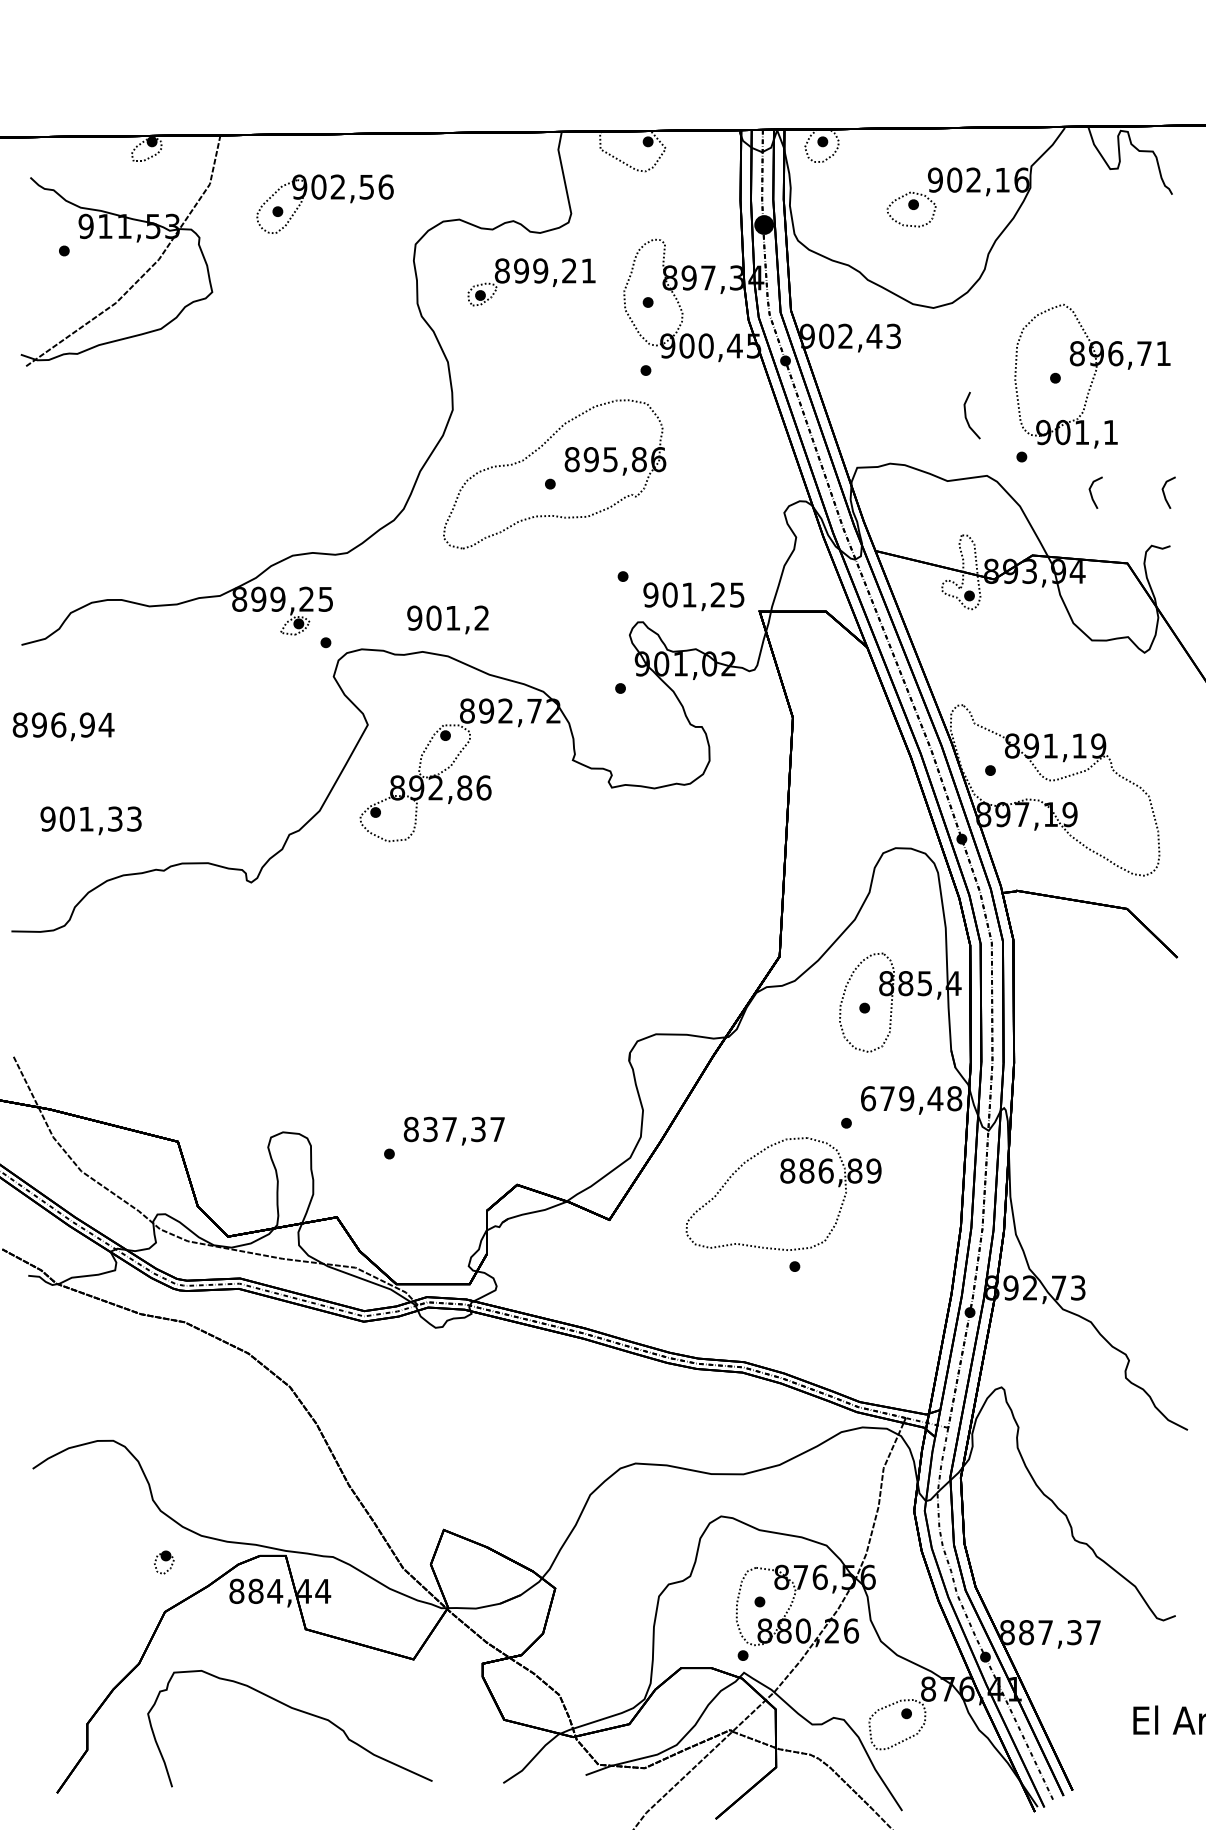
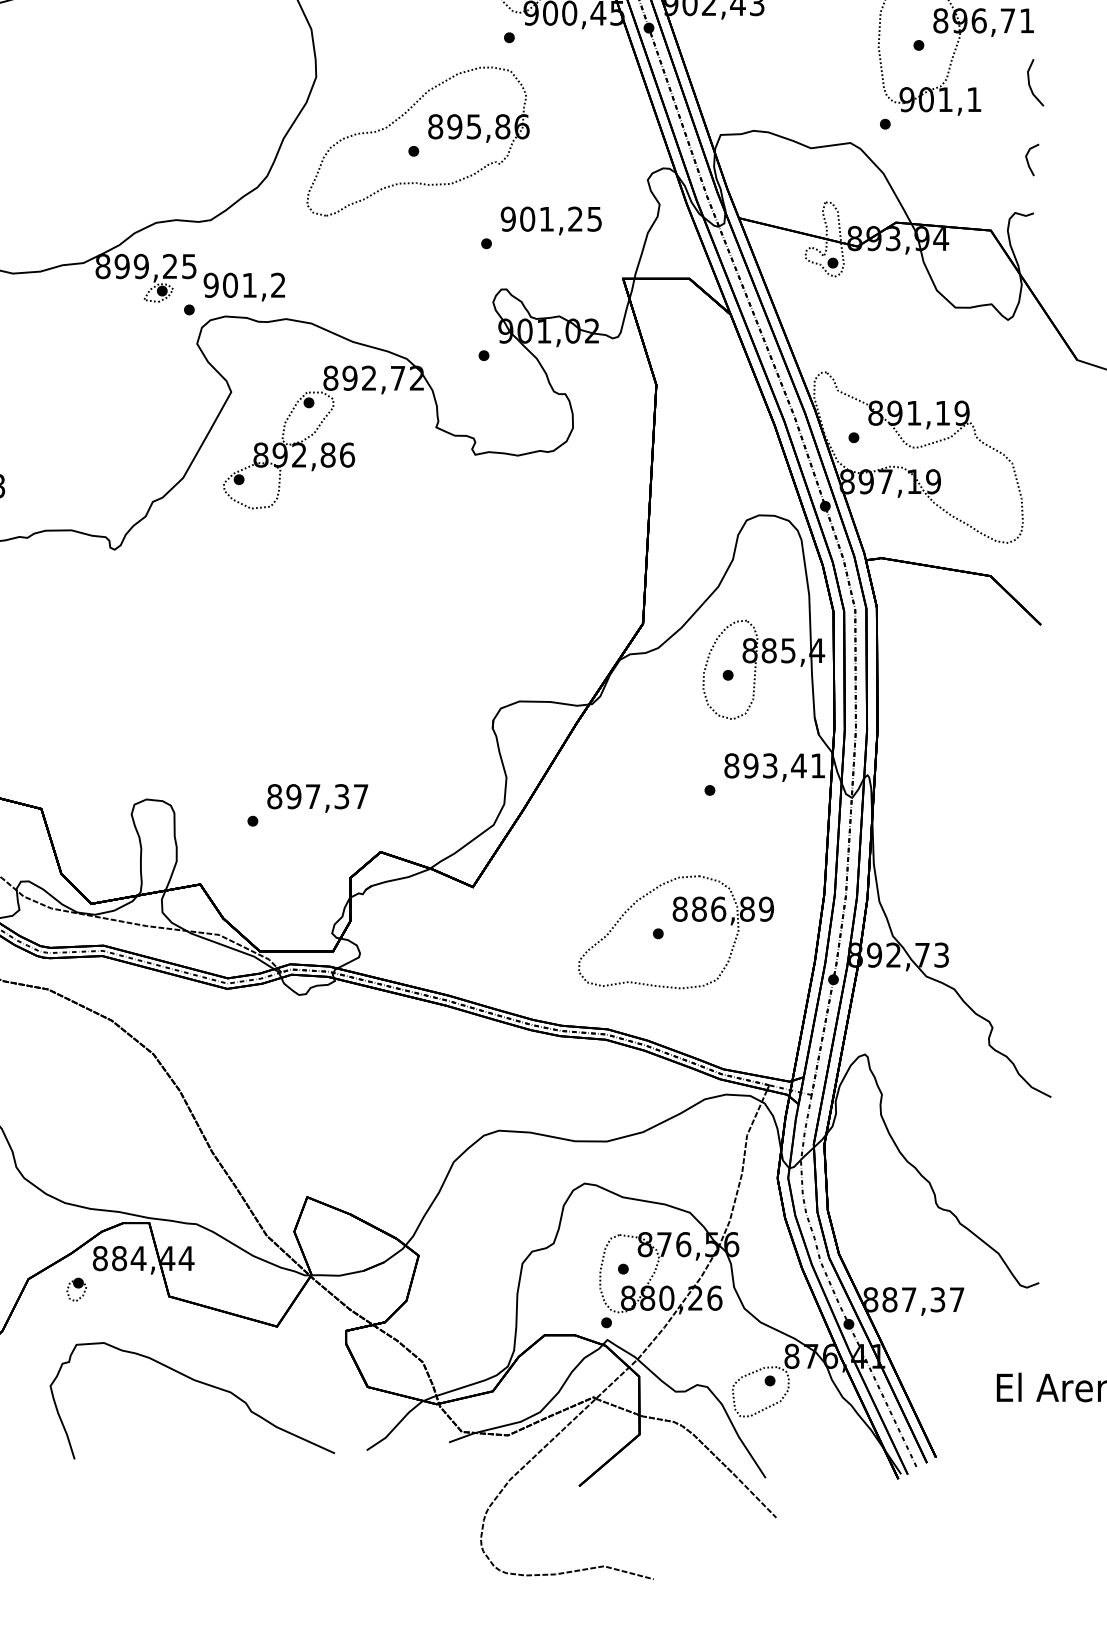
line: (966, 415) -> (1029, 82), moved
line: (1092, 494) -> (955, 161), removed
text: (693, 596) -> (550, 220), moved
text: (447, 619) -> (243, 286), moved
text: (911, 1098) -> (774, 765), 679,48 -> 893,41
text: (429, 1129) -> (292, 796), 837,37 -> 897,37
part: (784, 1183) -> (676, 921), moved
part: (164, 1562) -> (76, 1289), moved
curve: (295, 1710) -> (197, 1382), moved

